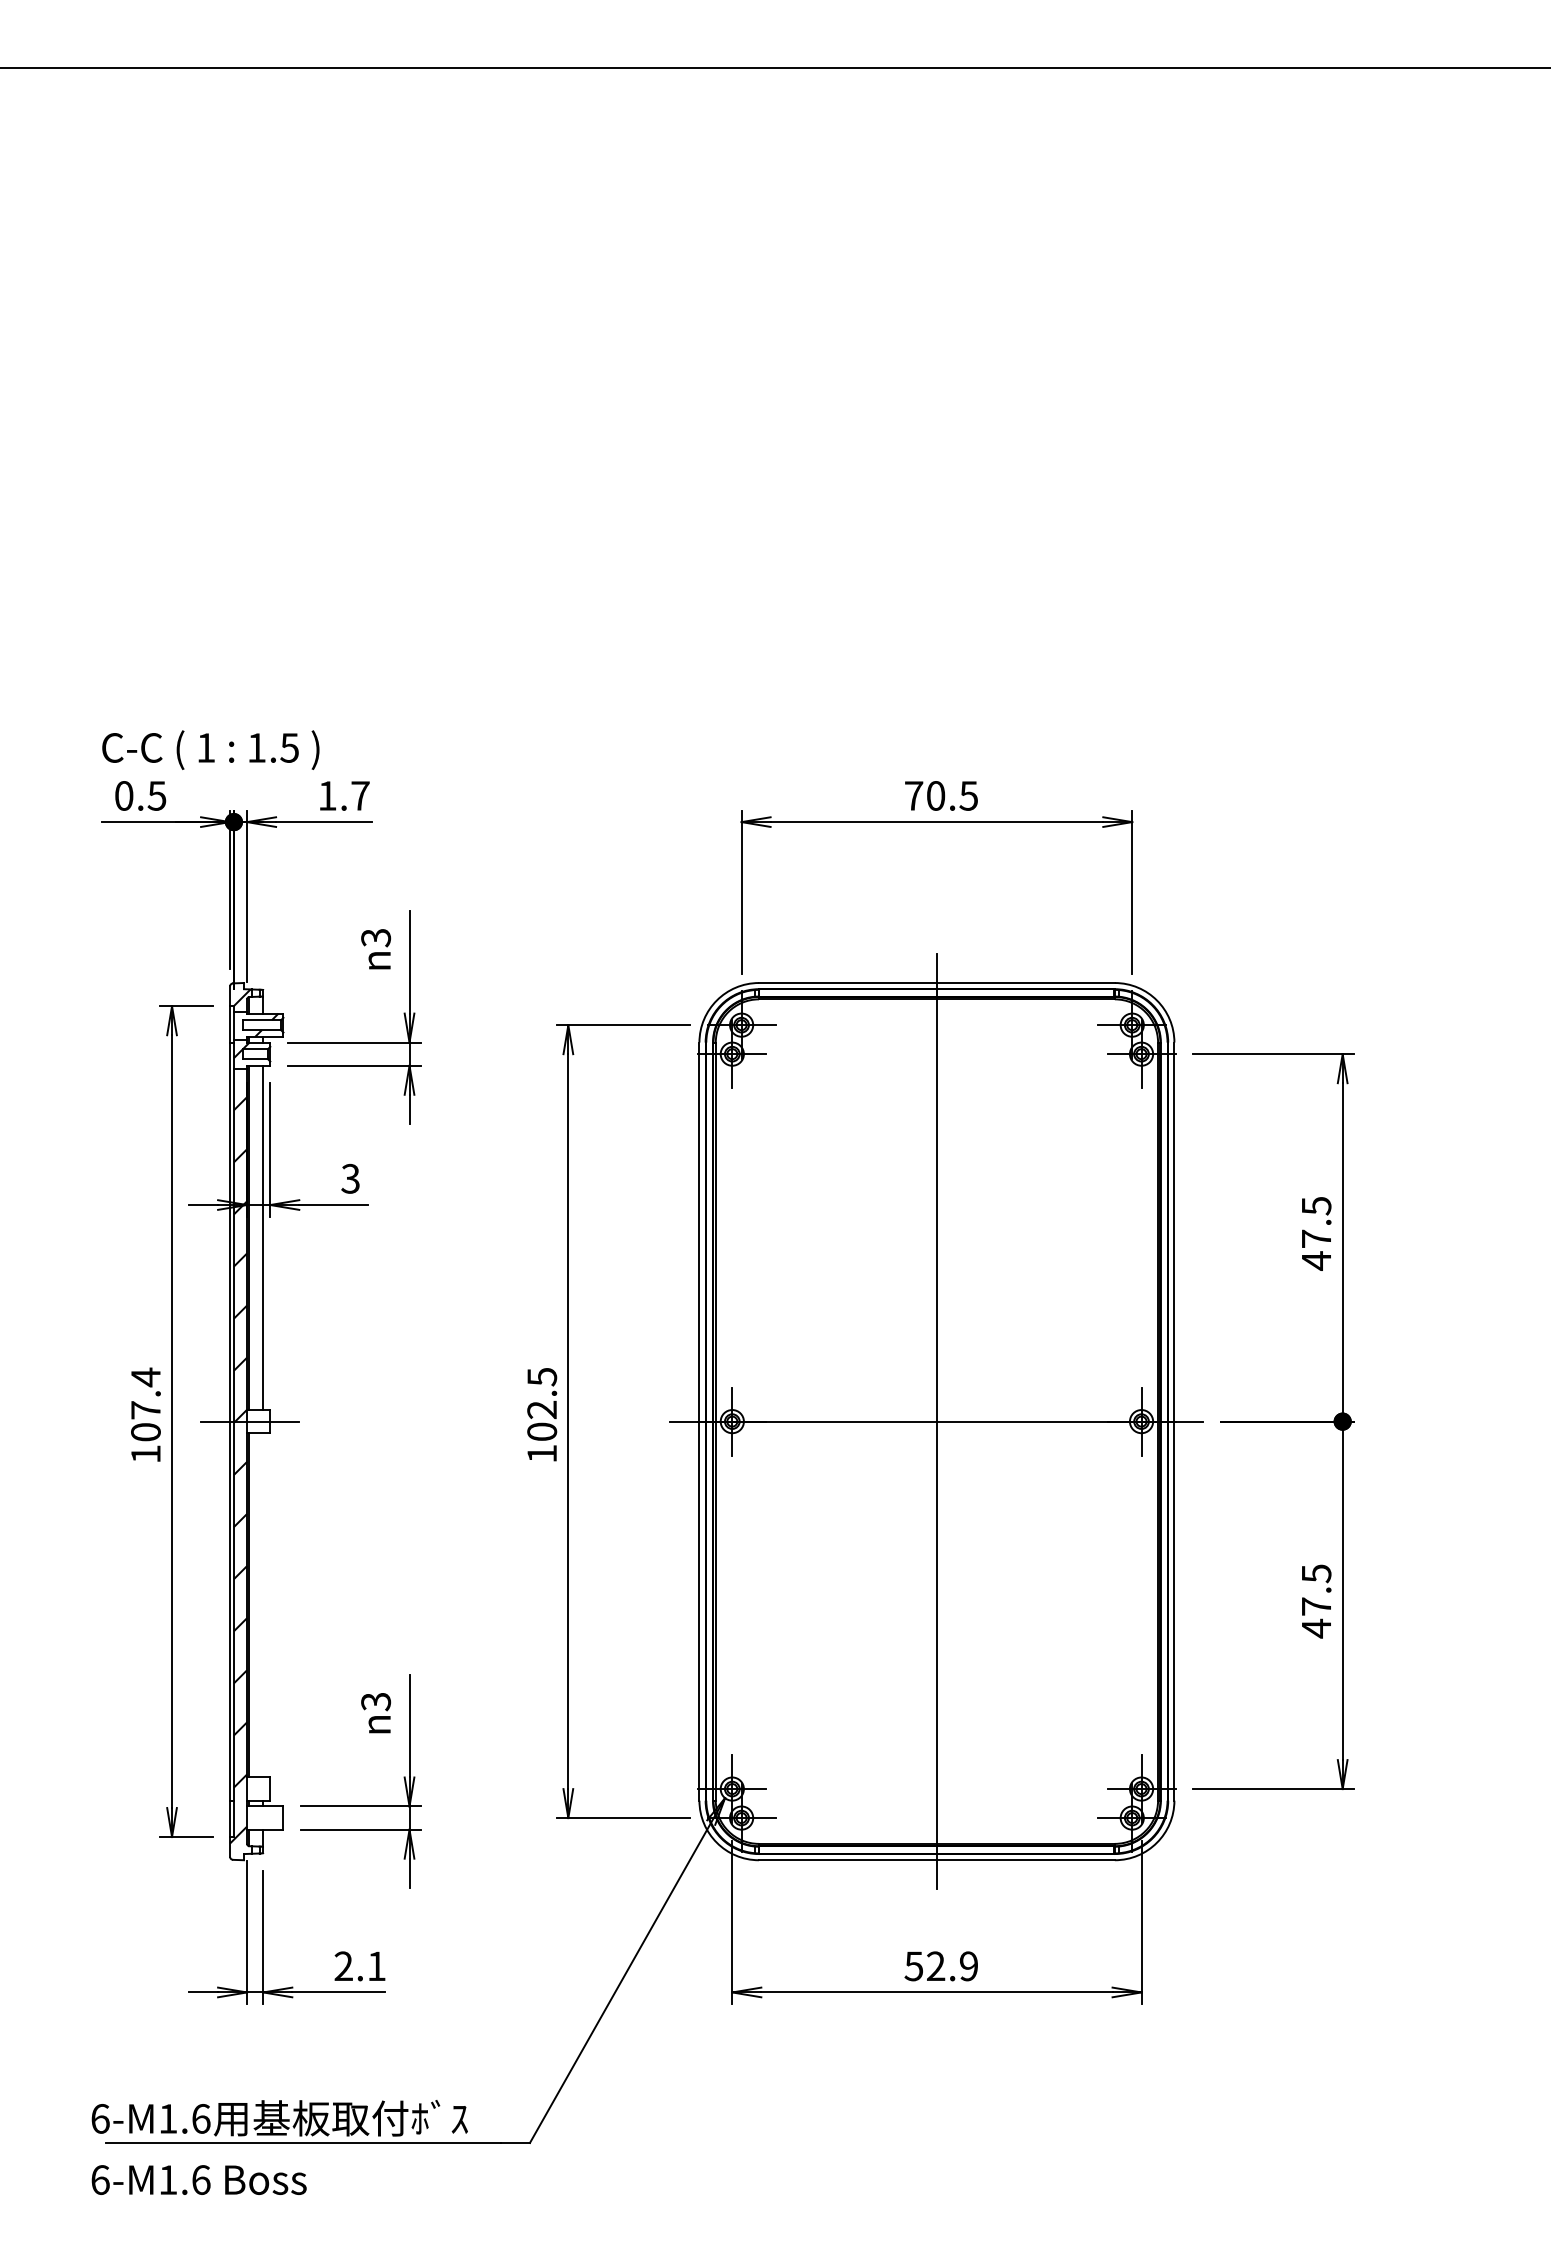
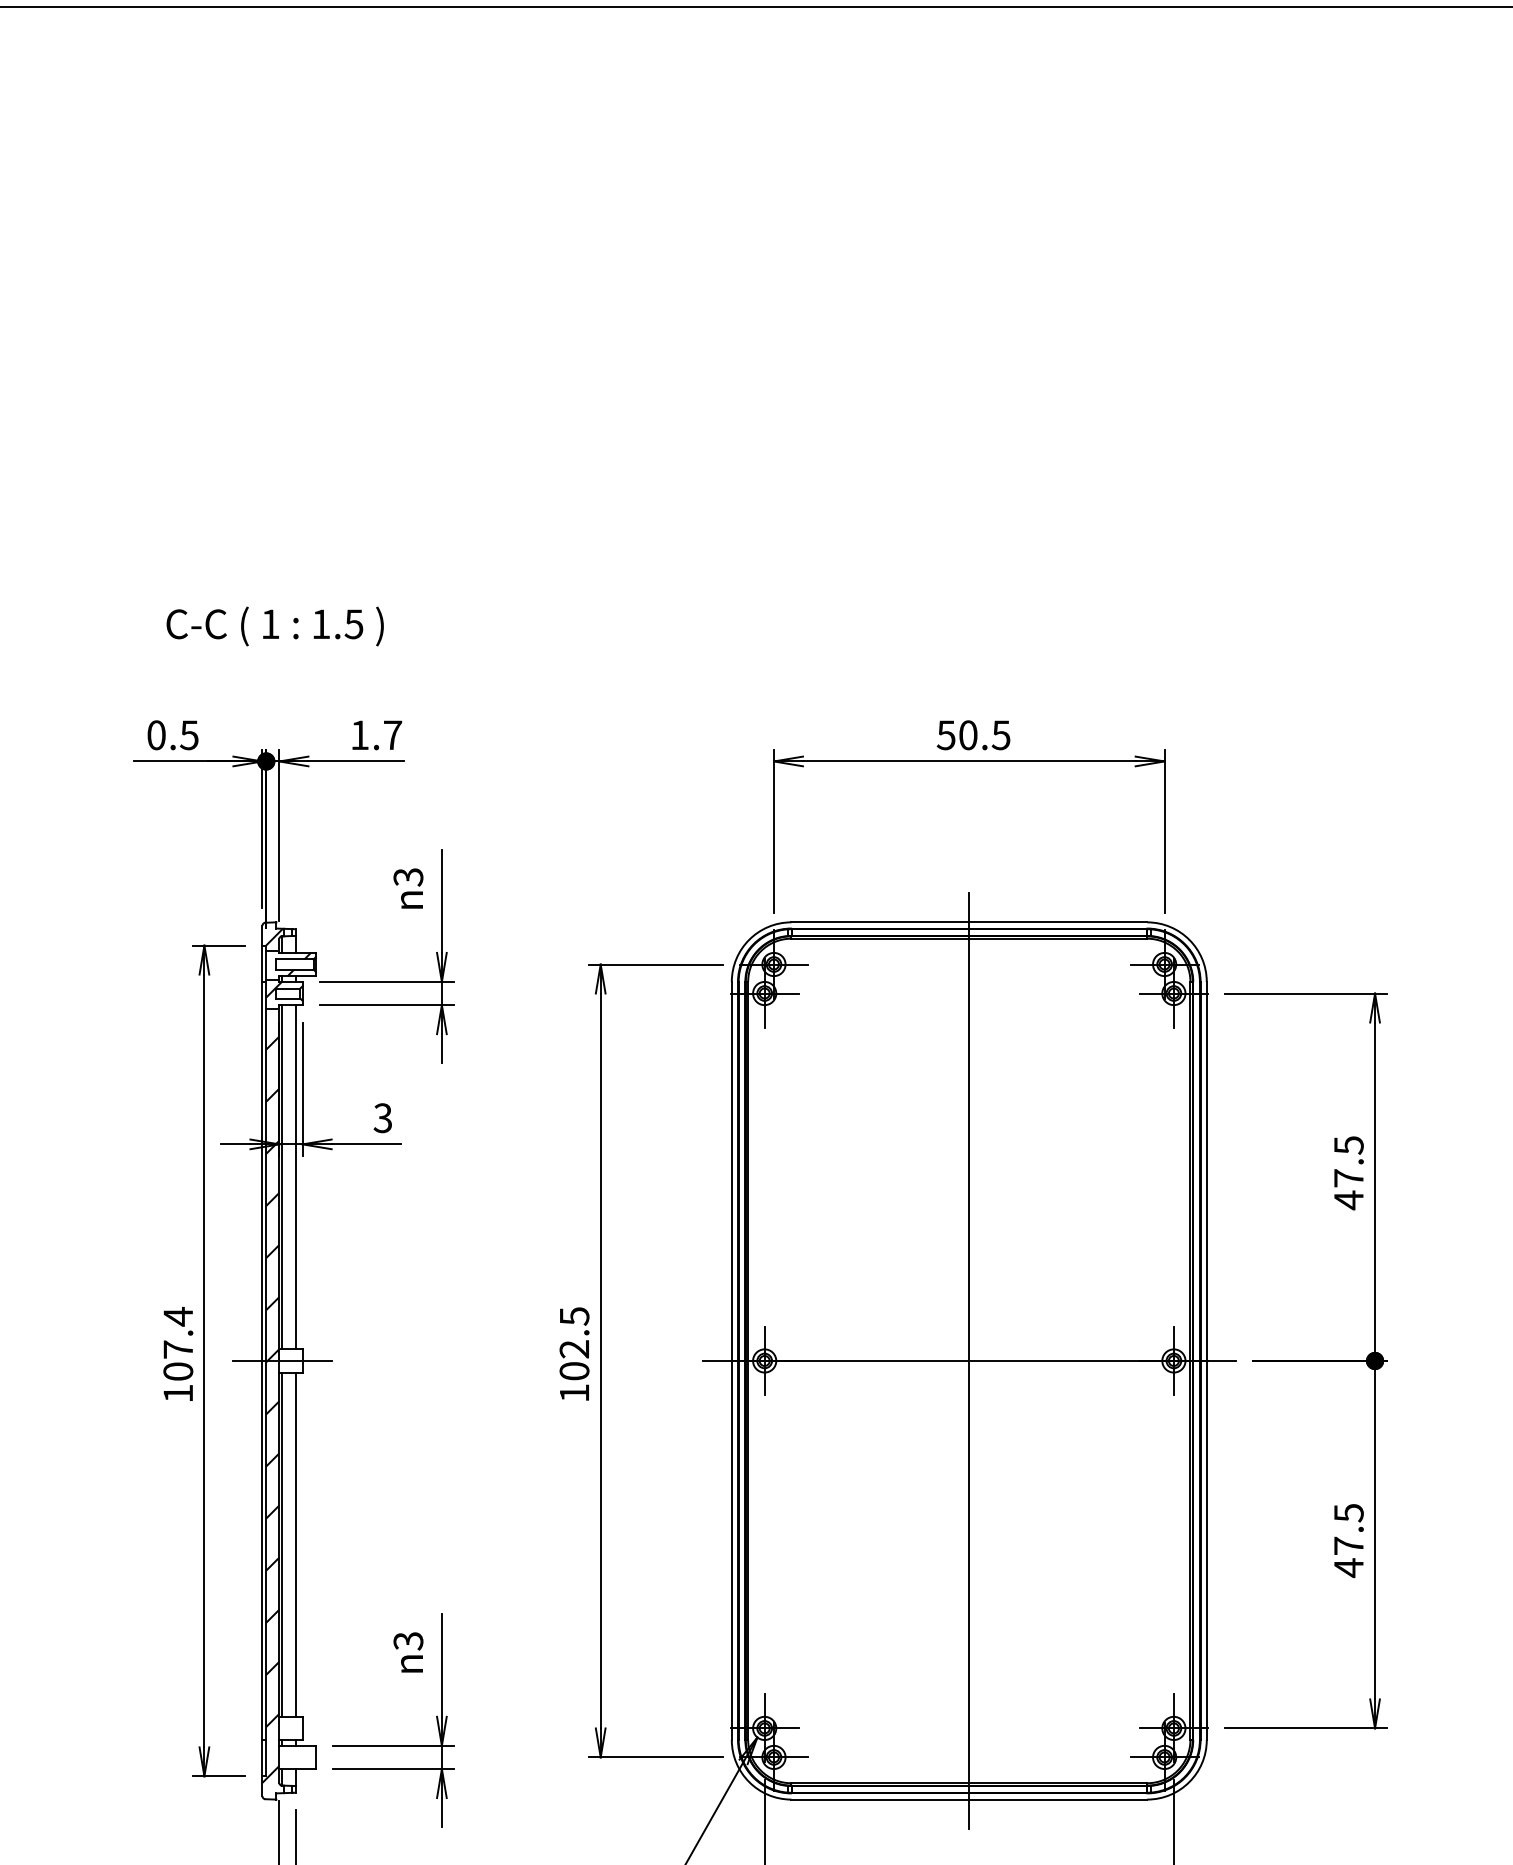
text: (210, 749) -> (274, 625), moved
text: (913, 795) -> (945, 734), 70.5 -> 50.5
line: (263, 1605) -> (295, 1544), added

